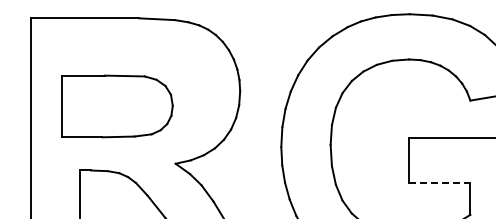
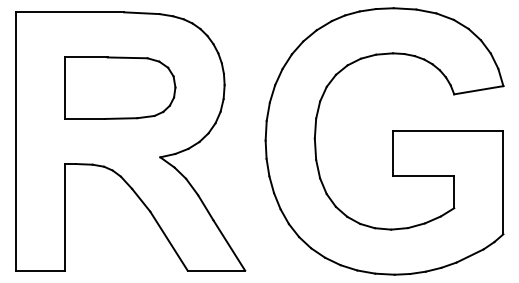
part: (117, 105) -> (120, 87), moved
line: (439, 182) -> (423, 176), dashed -> solid

